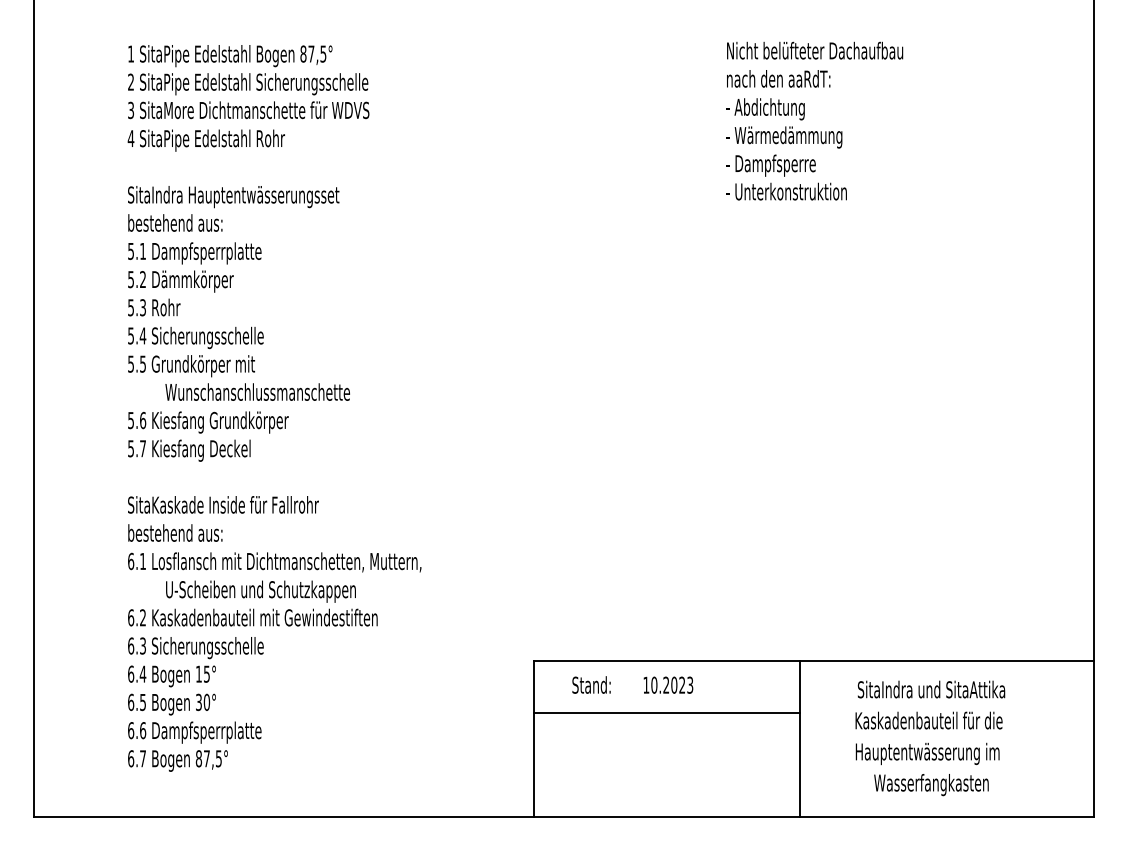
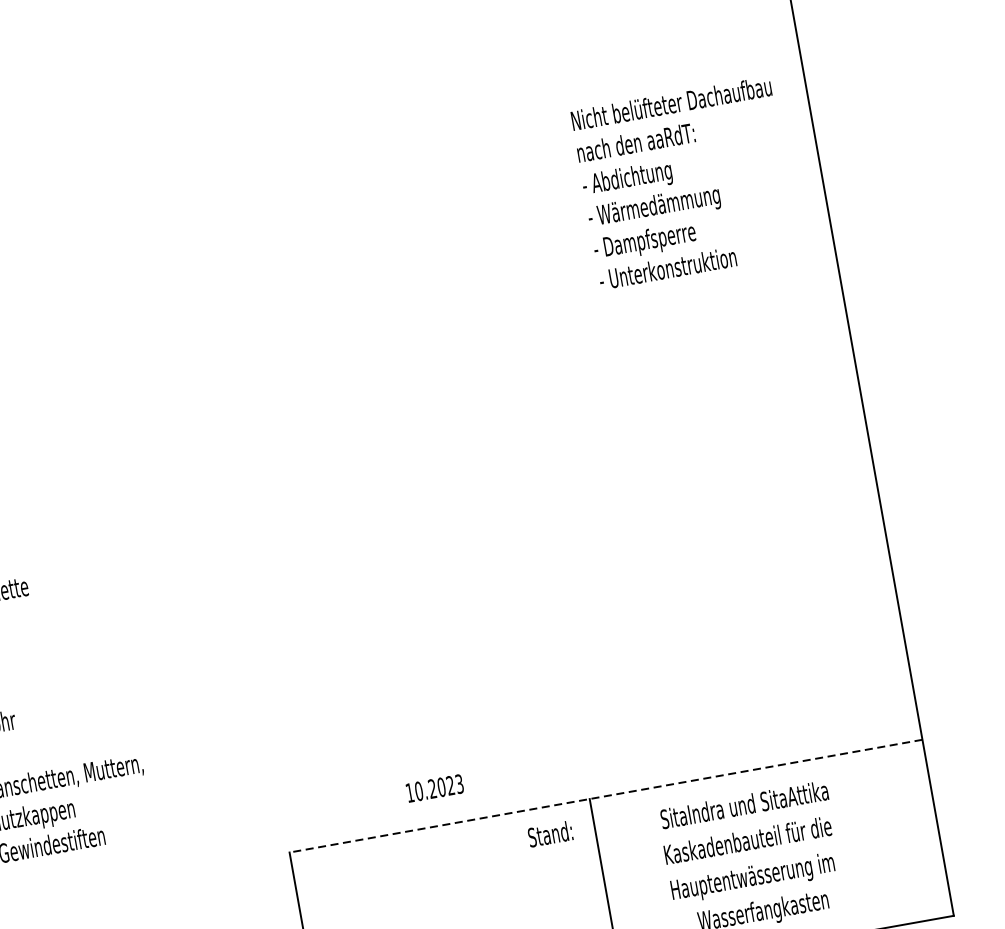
text: (814, 120) -> (684, 182), moved
line: (813, 660) -> (605, 795), solid -> dashed
text: (591, 684) -> (550, 833), moved
text: (668, 684) -> (434, 787), moved
line: (666, 712) -> (449, 884), removed

